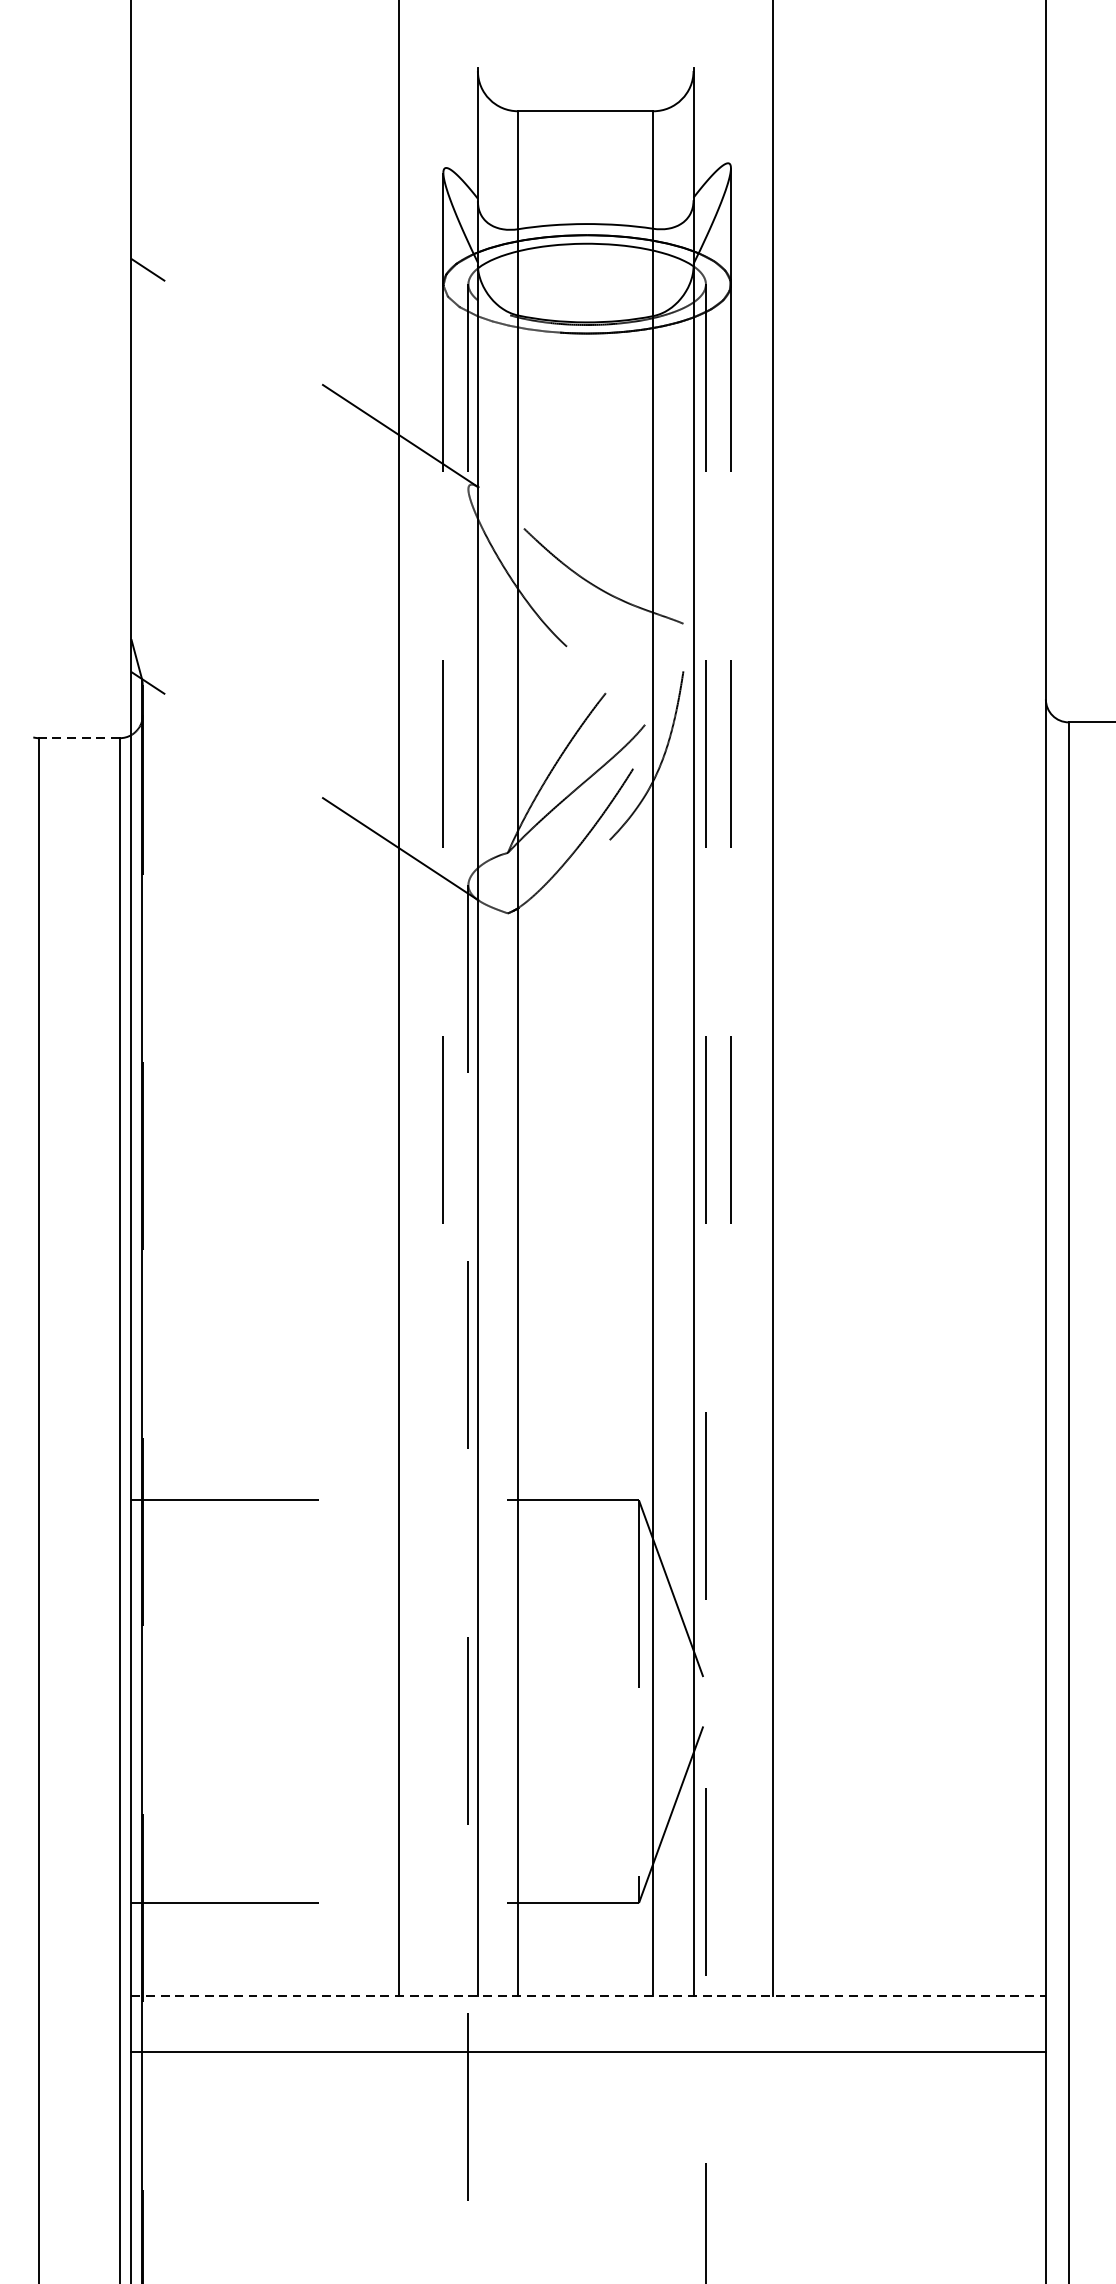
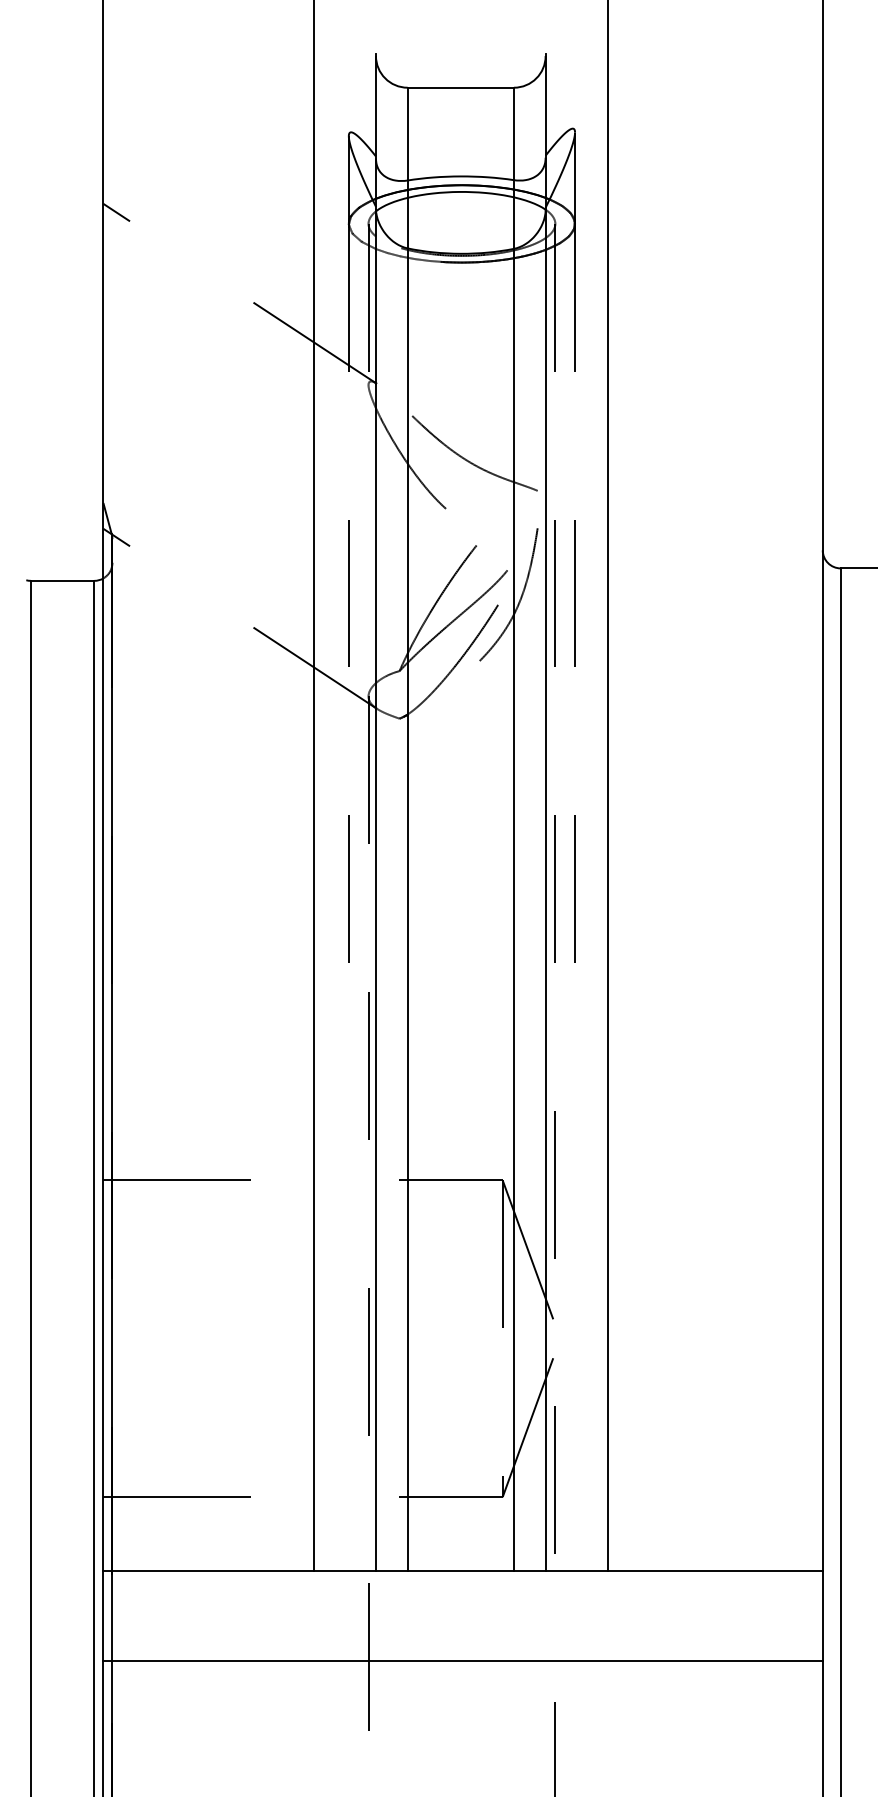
line: (79, 737) -> (62, 580), dashed -> solid
line: (589, 1996) -> (463, 1570), dashed -> solid
line: (587, 2052) -> (462, 1661), moved

